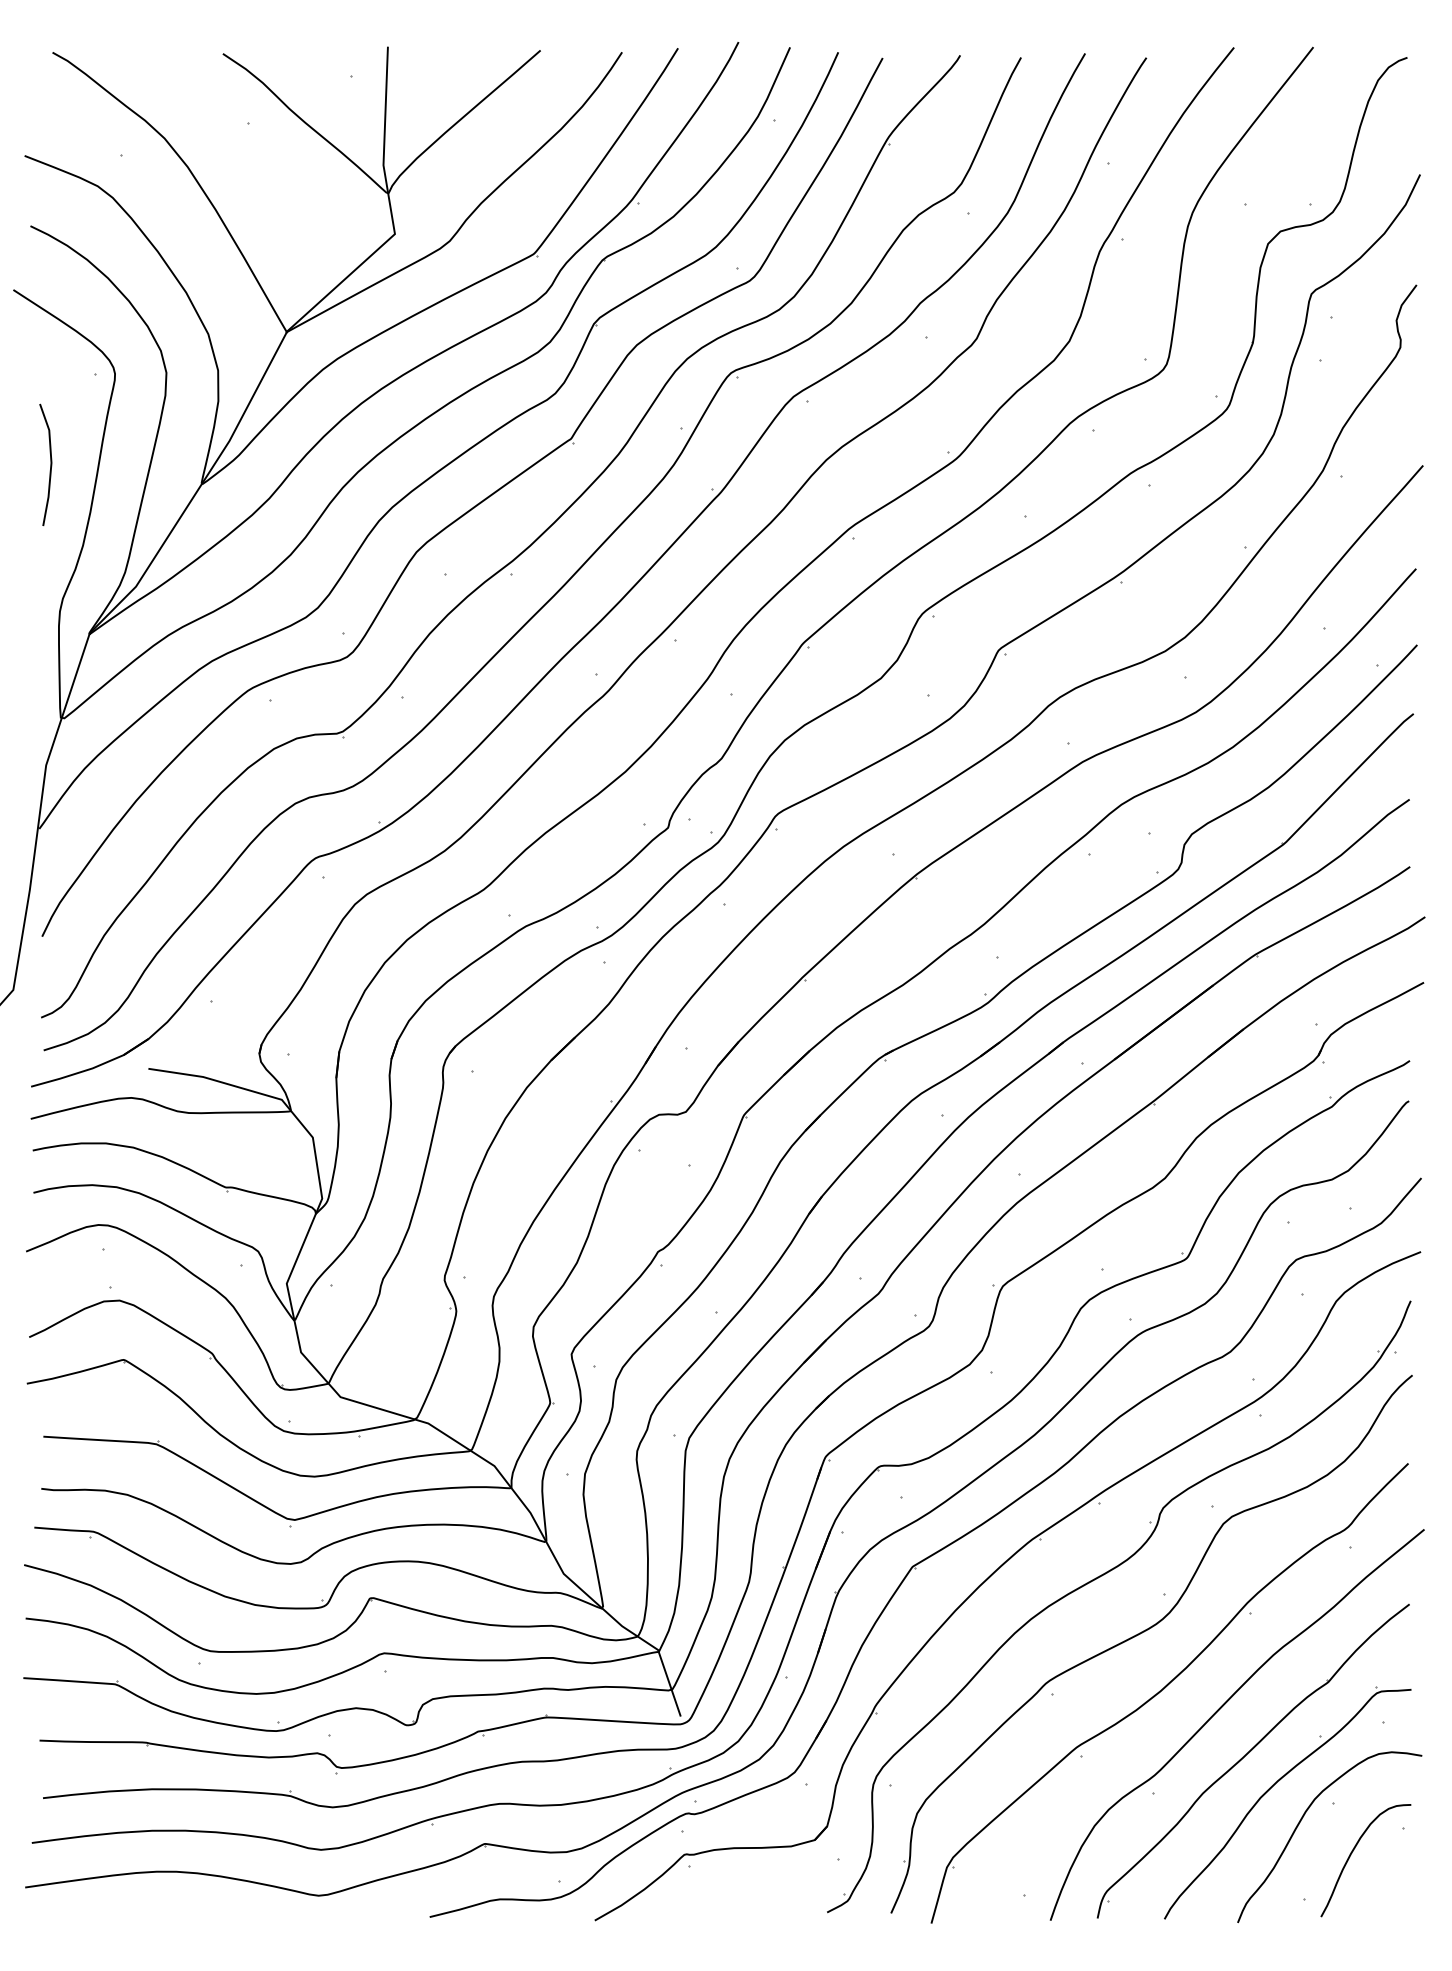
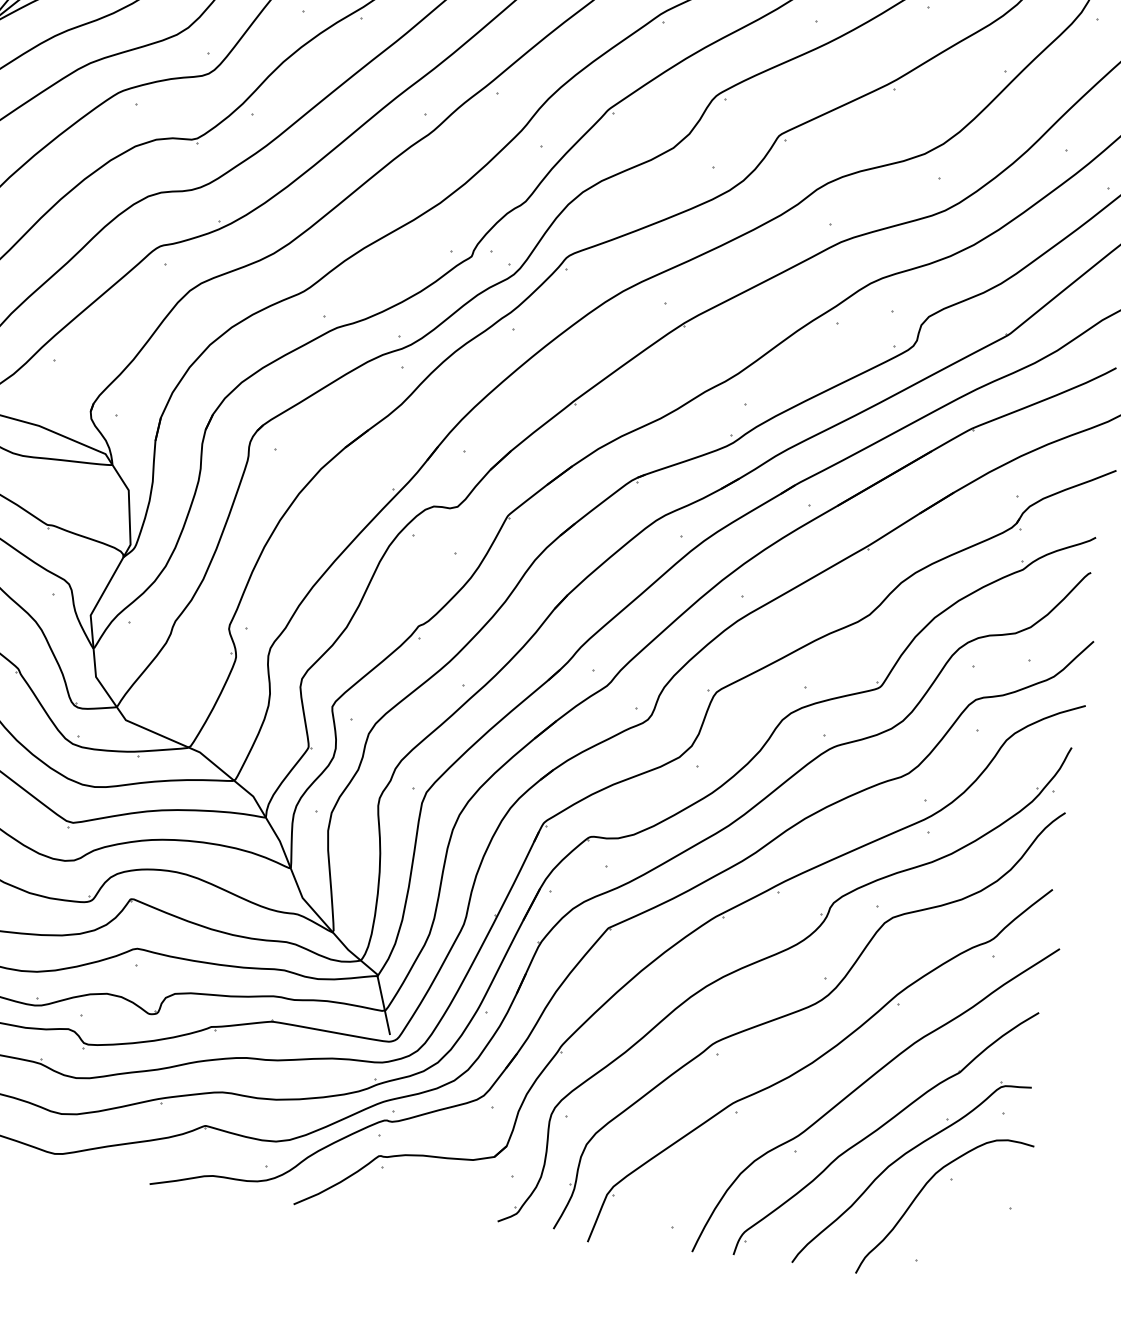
curve: (1352, 1853) -> (963, 1224), removed

